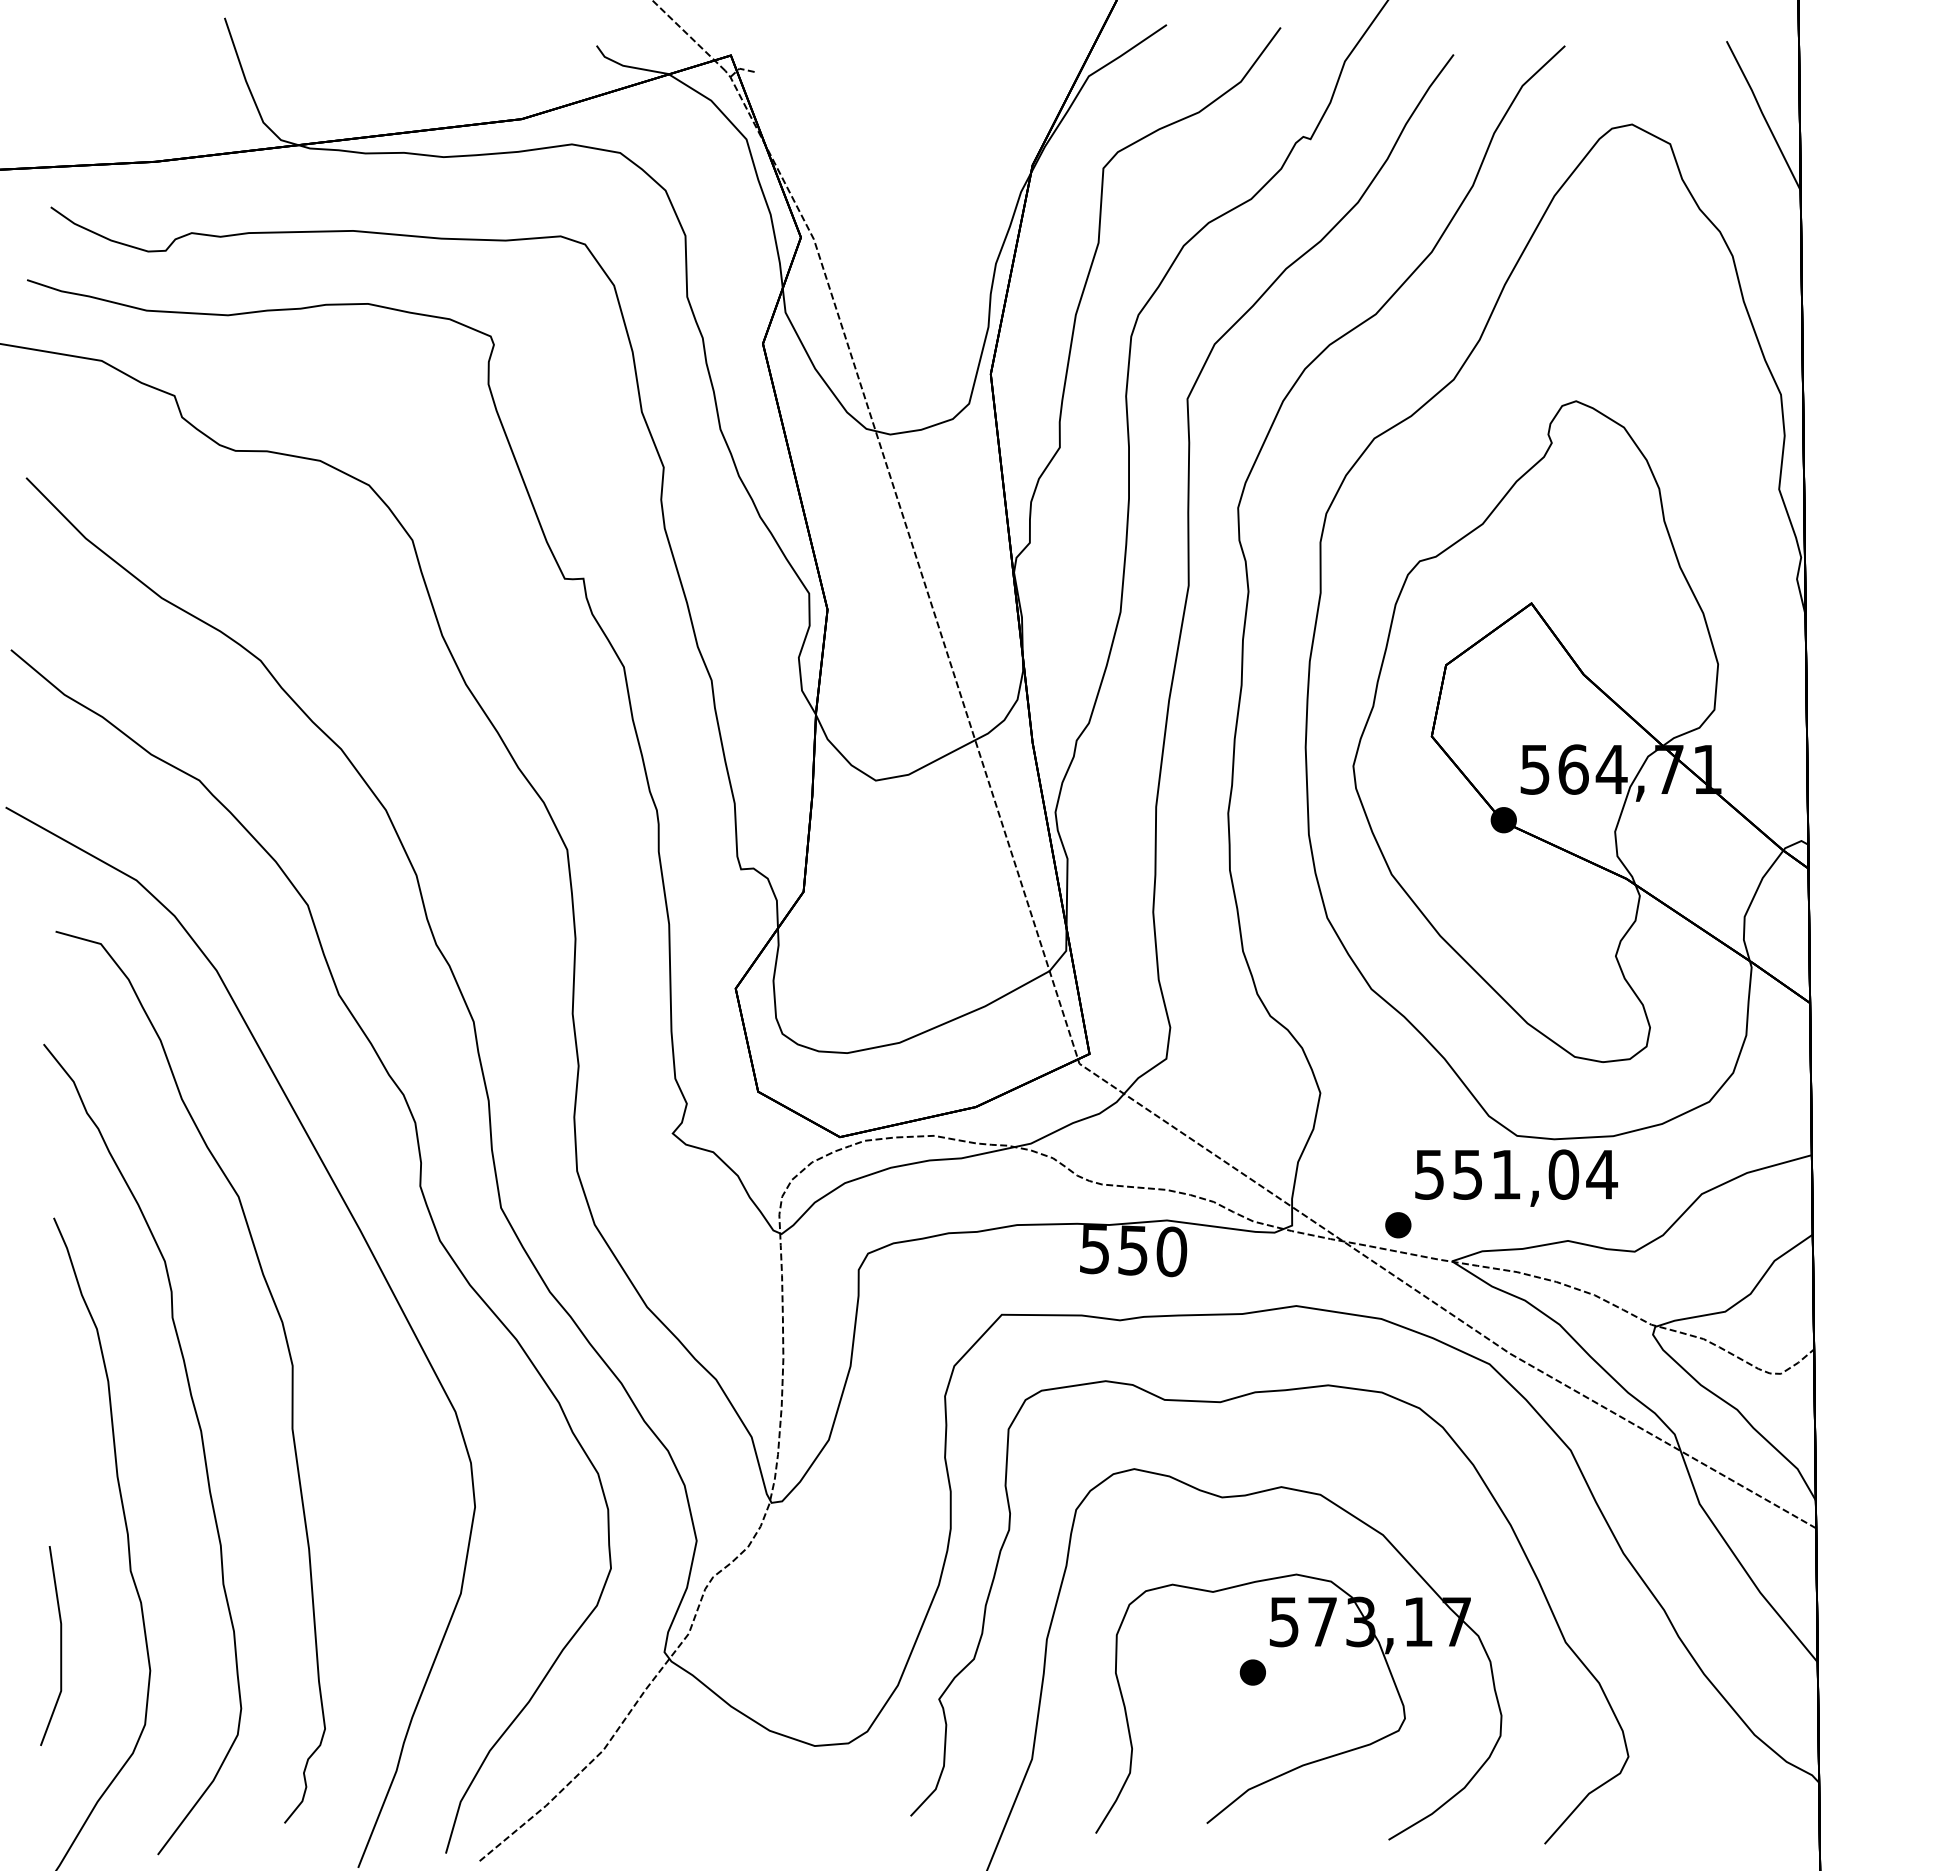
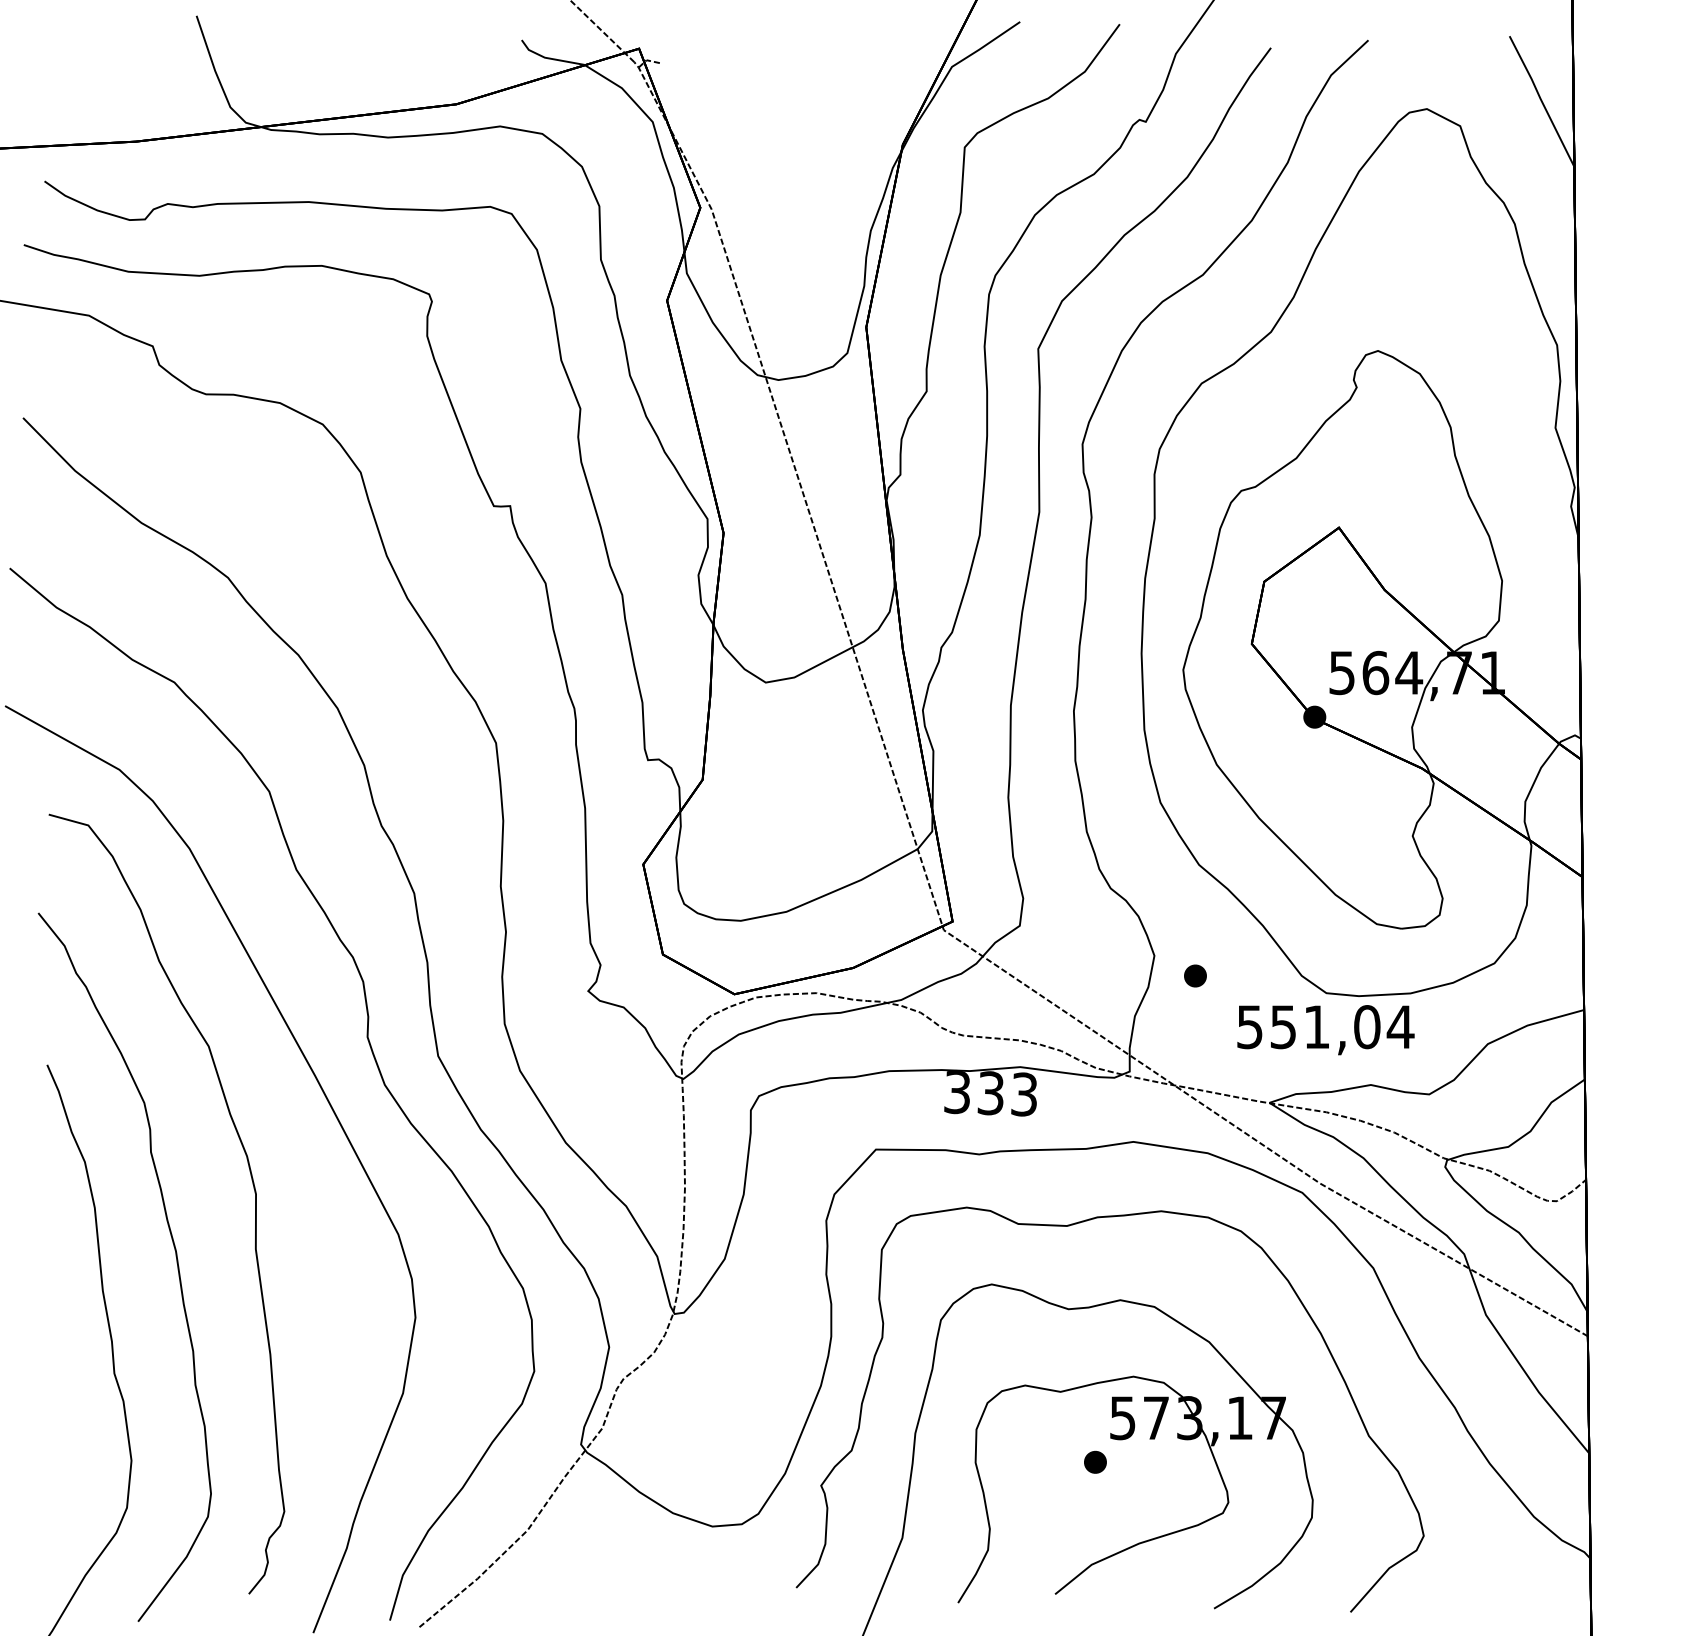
part: (1398, 1225) -> (1195, 976), moved
text: (1133, 1250) -> (991, 1093), 550 -> 333
part: (60, 1645) -> (53, 1438), removed

